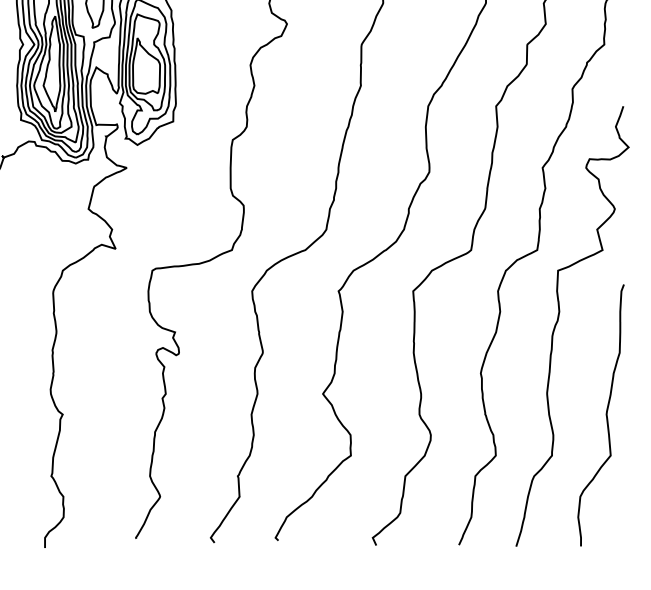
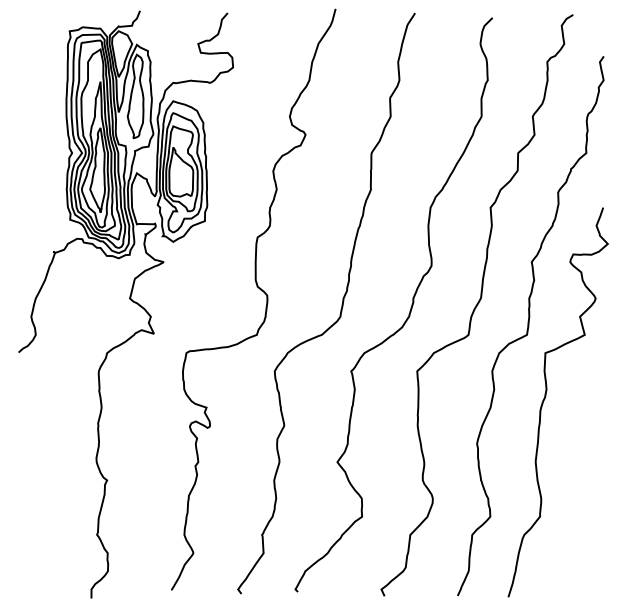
curve: (605, 414) -> (587, 480), removed

